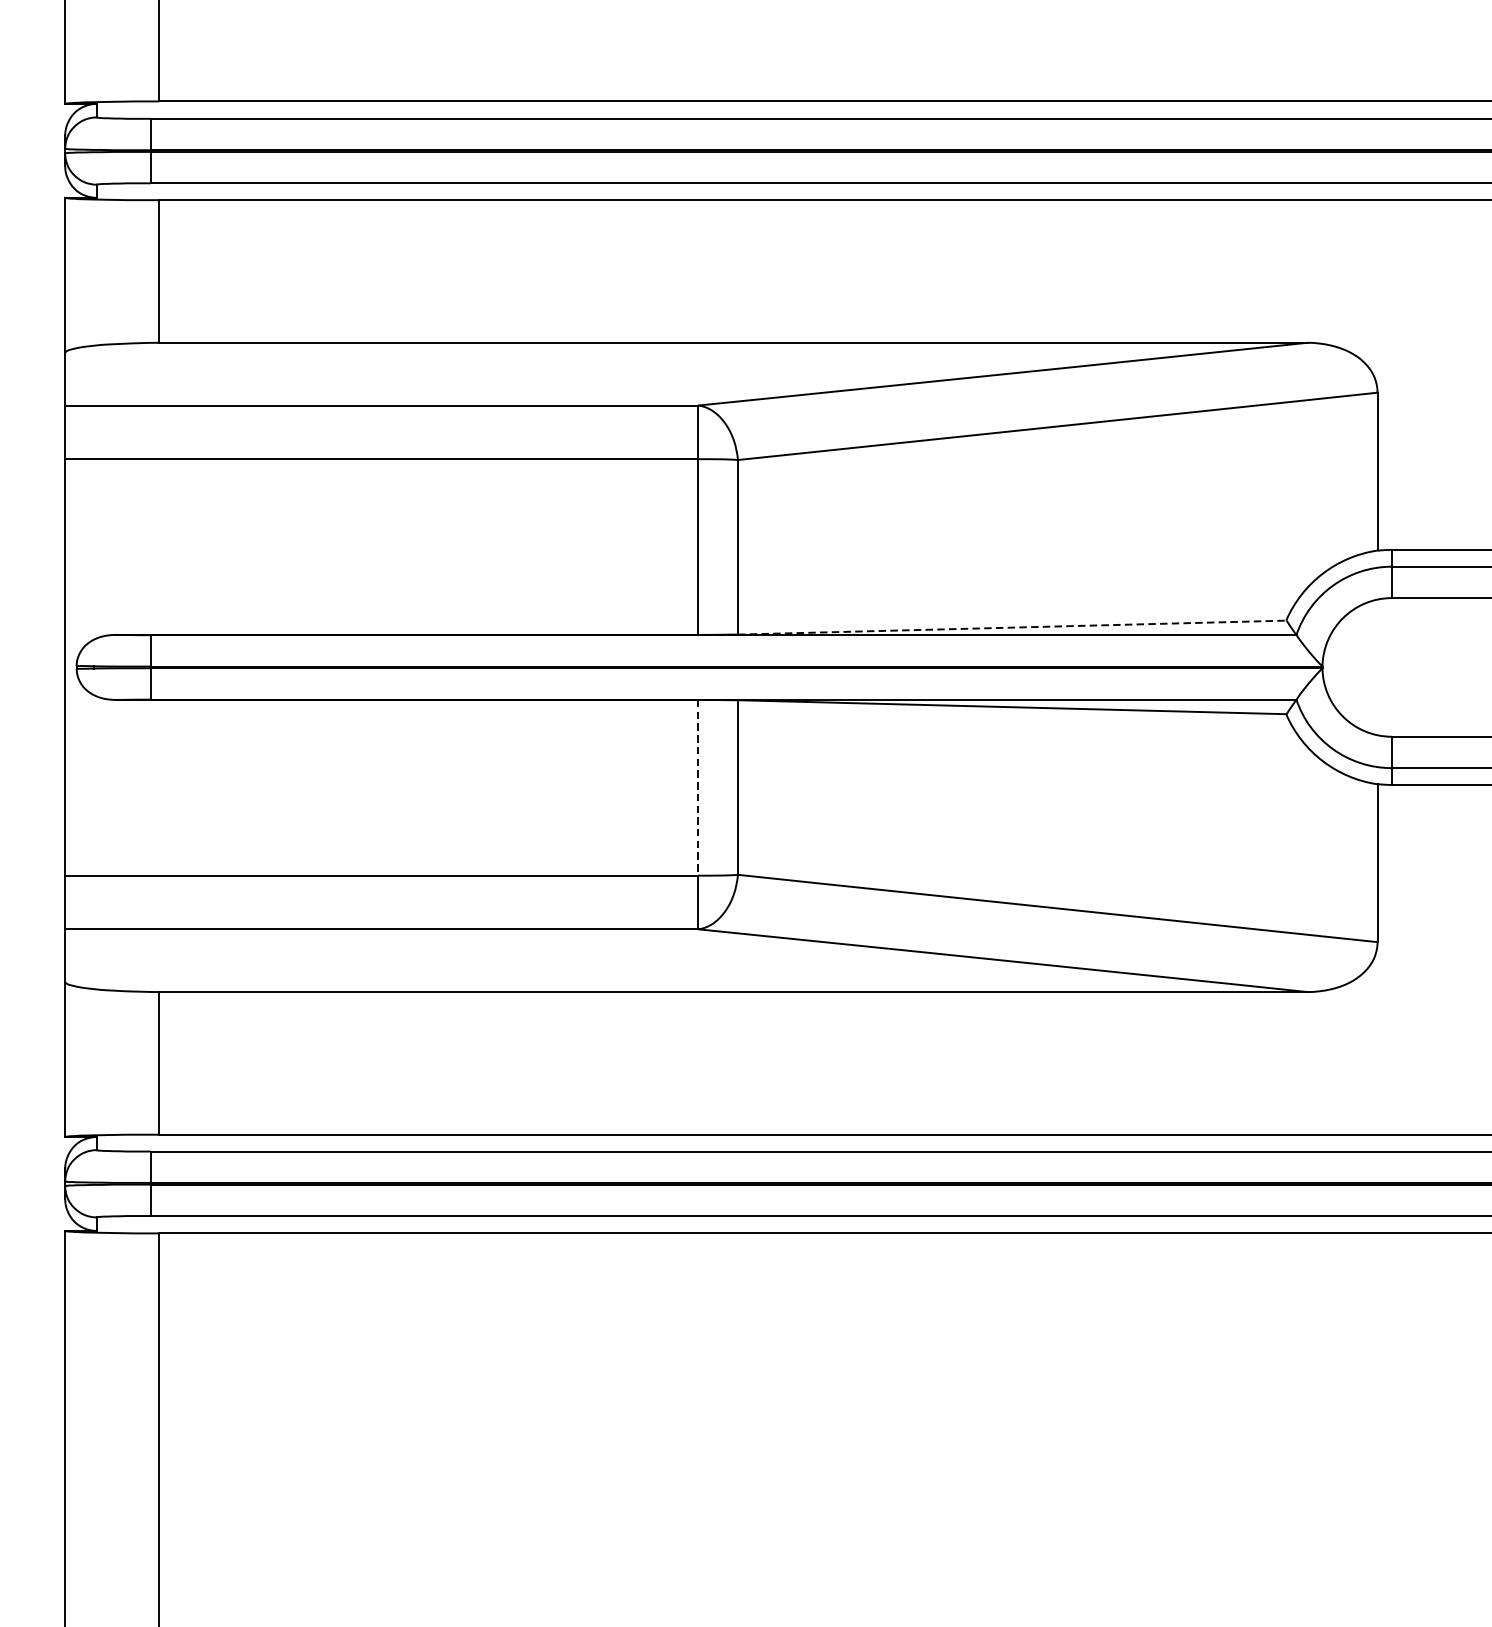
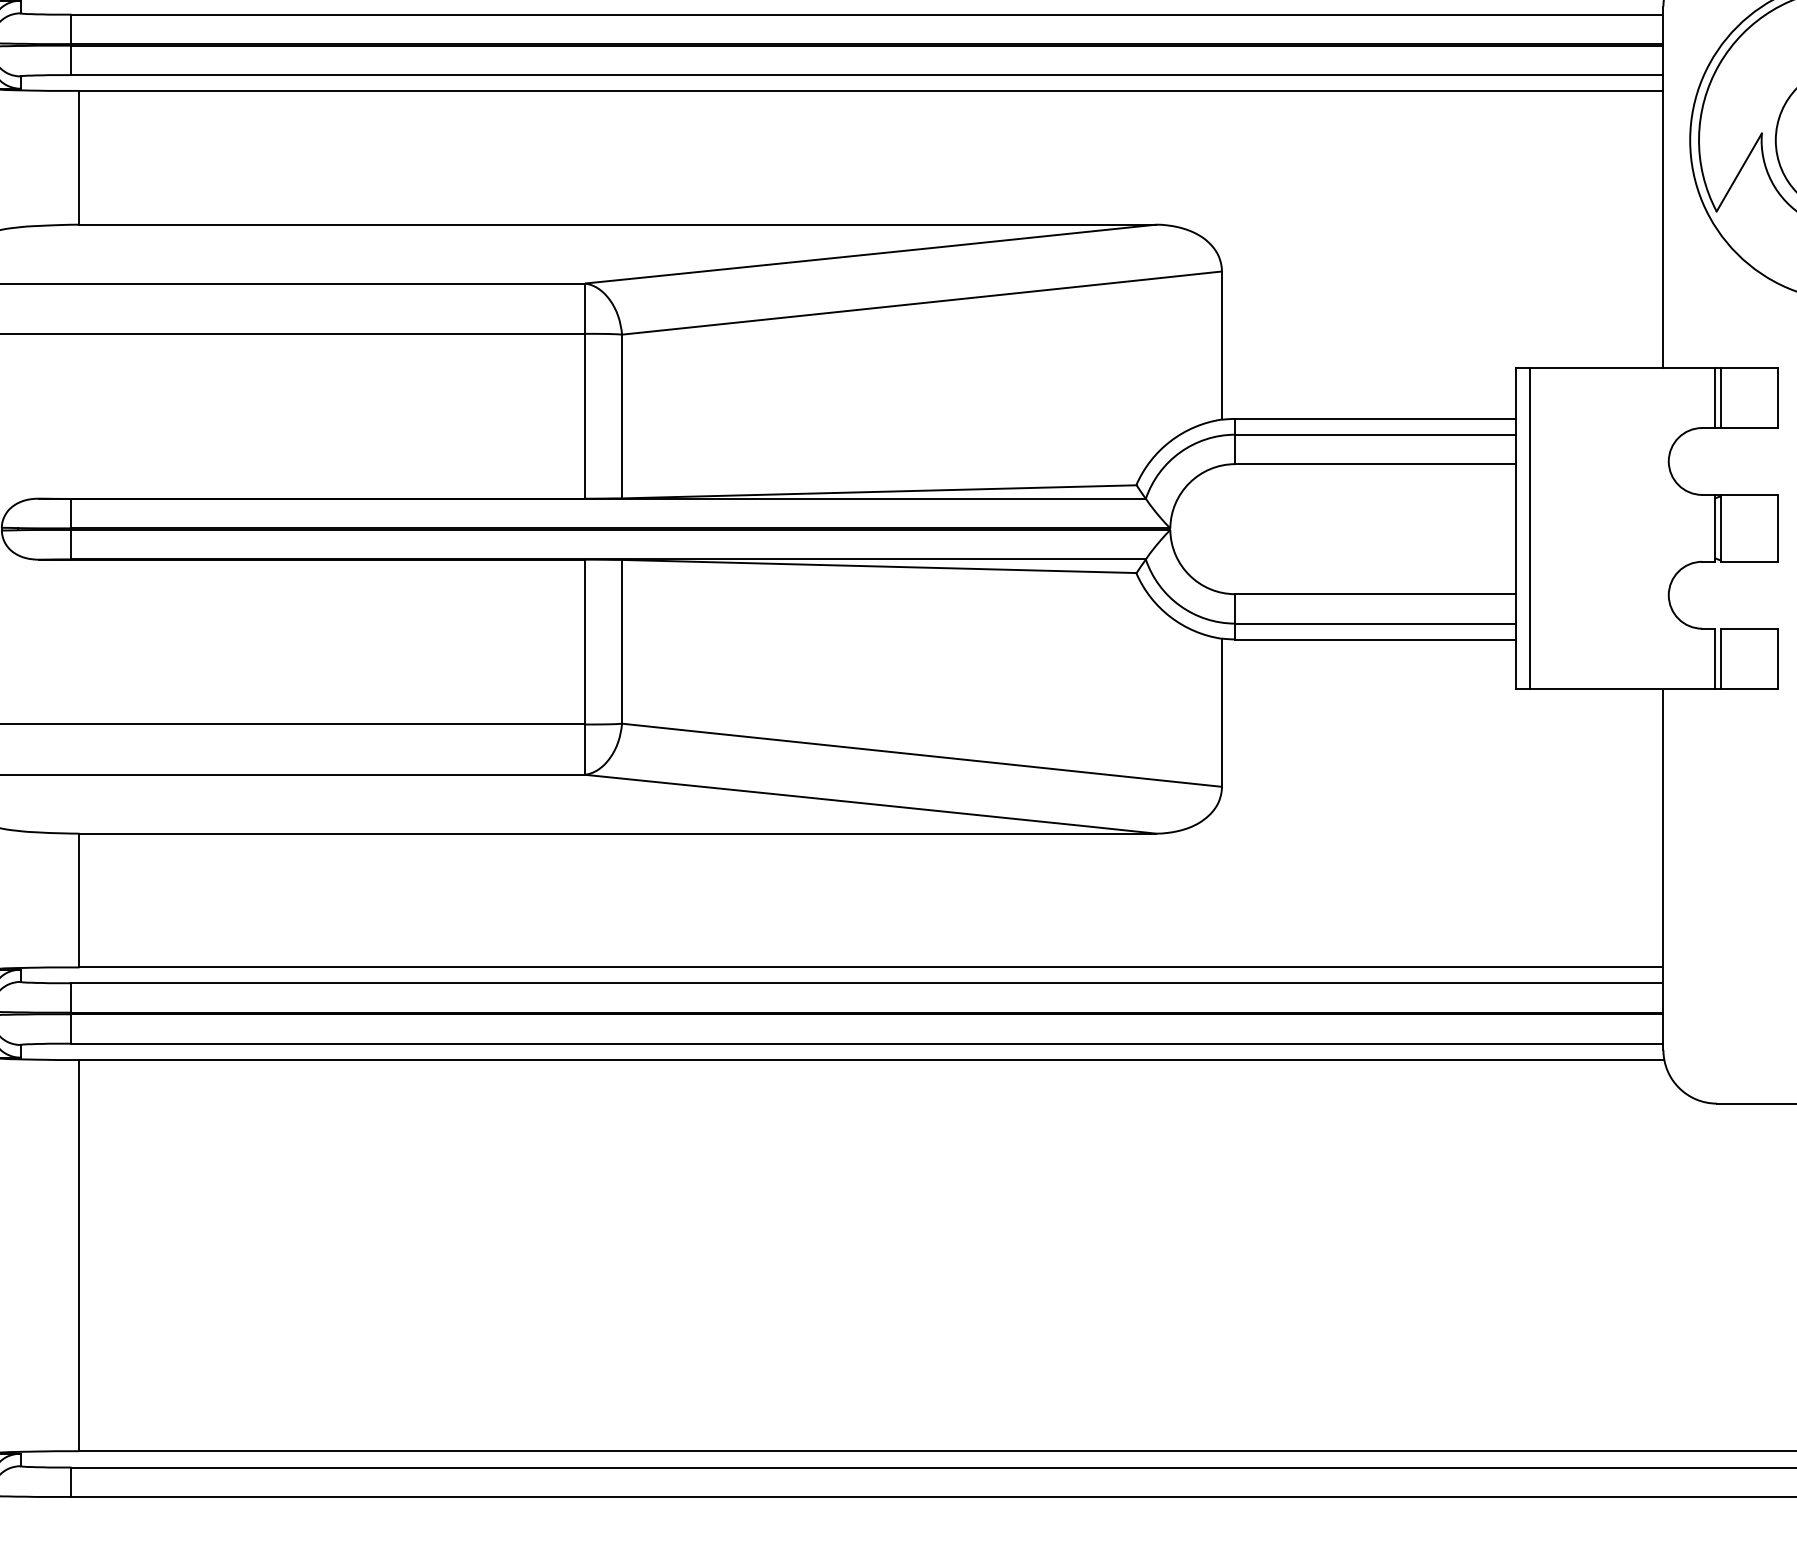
line: (1012, 627) -> (879, 491), dashed -> solid
line: (697, 788) -> (584, 642), dashed -> solid

